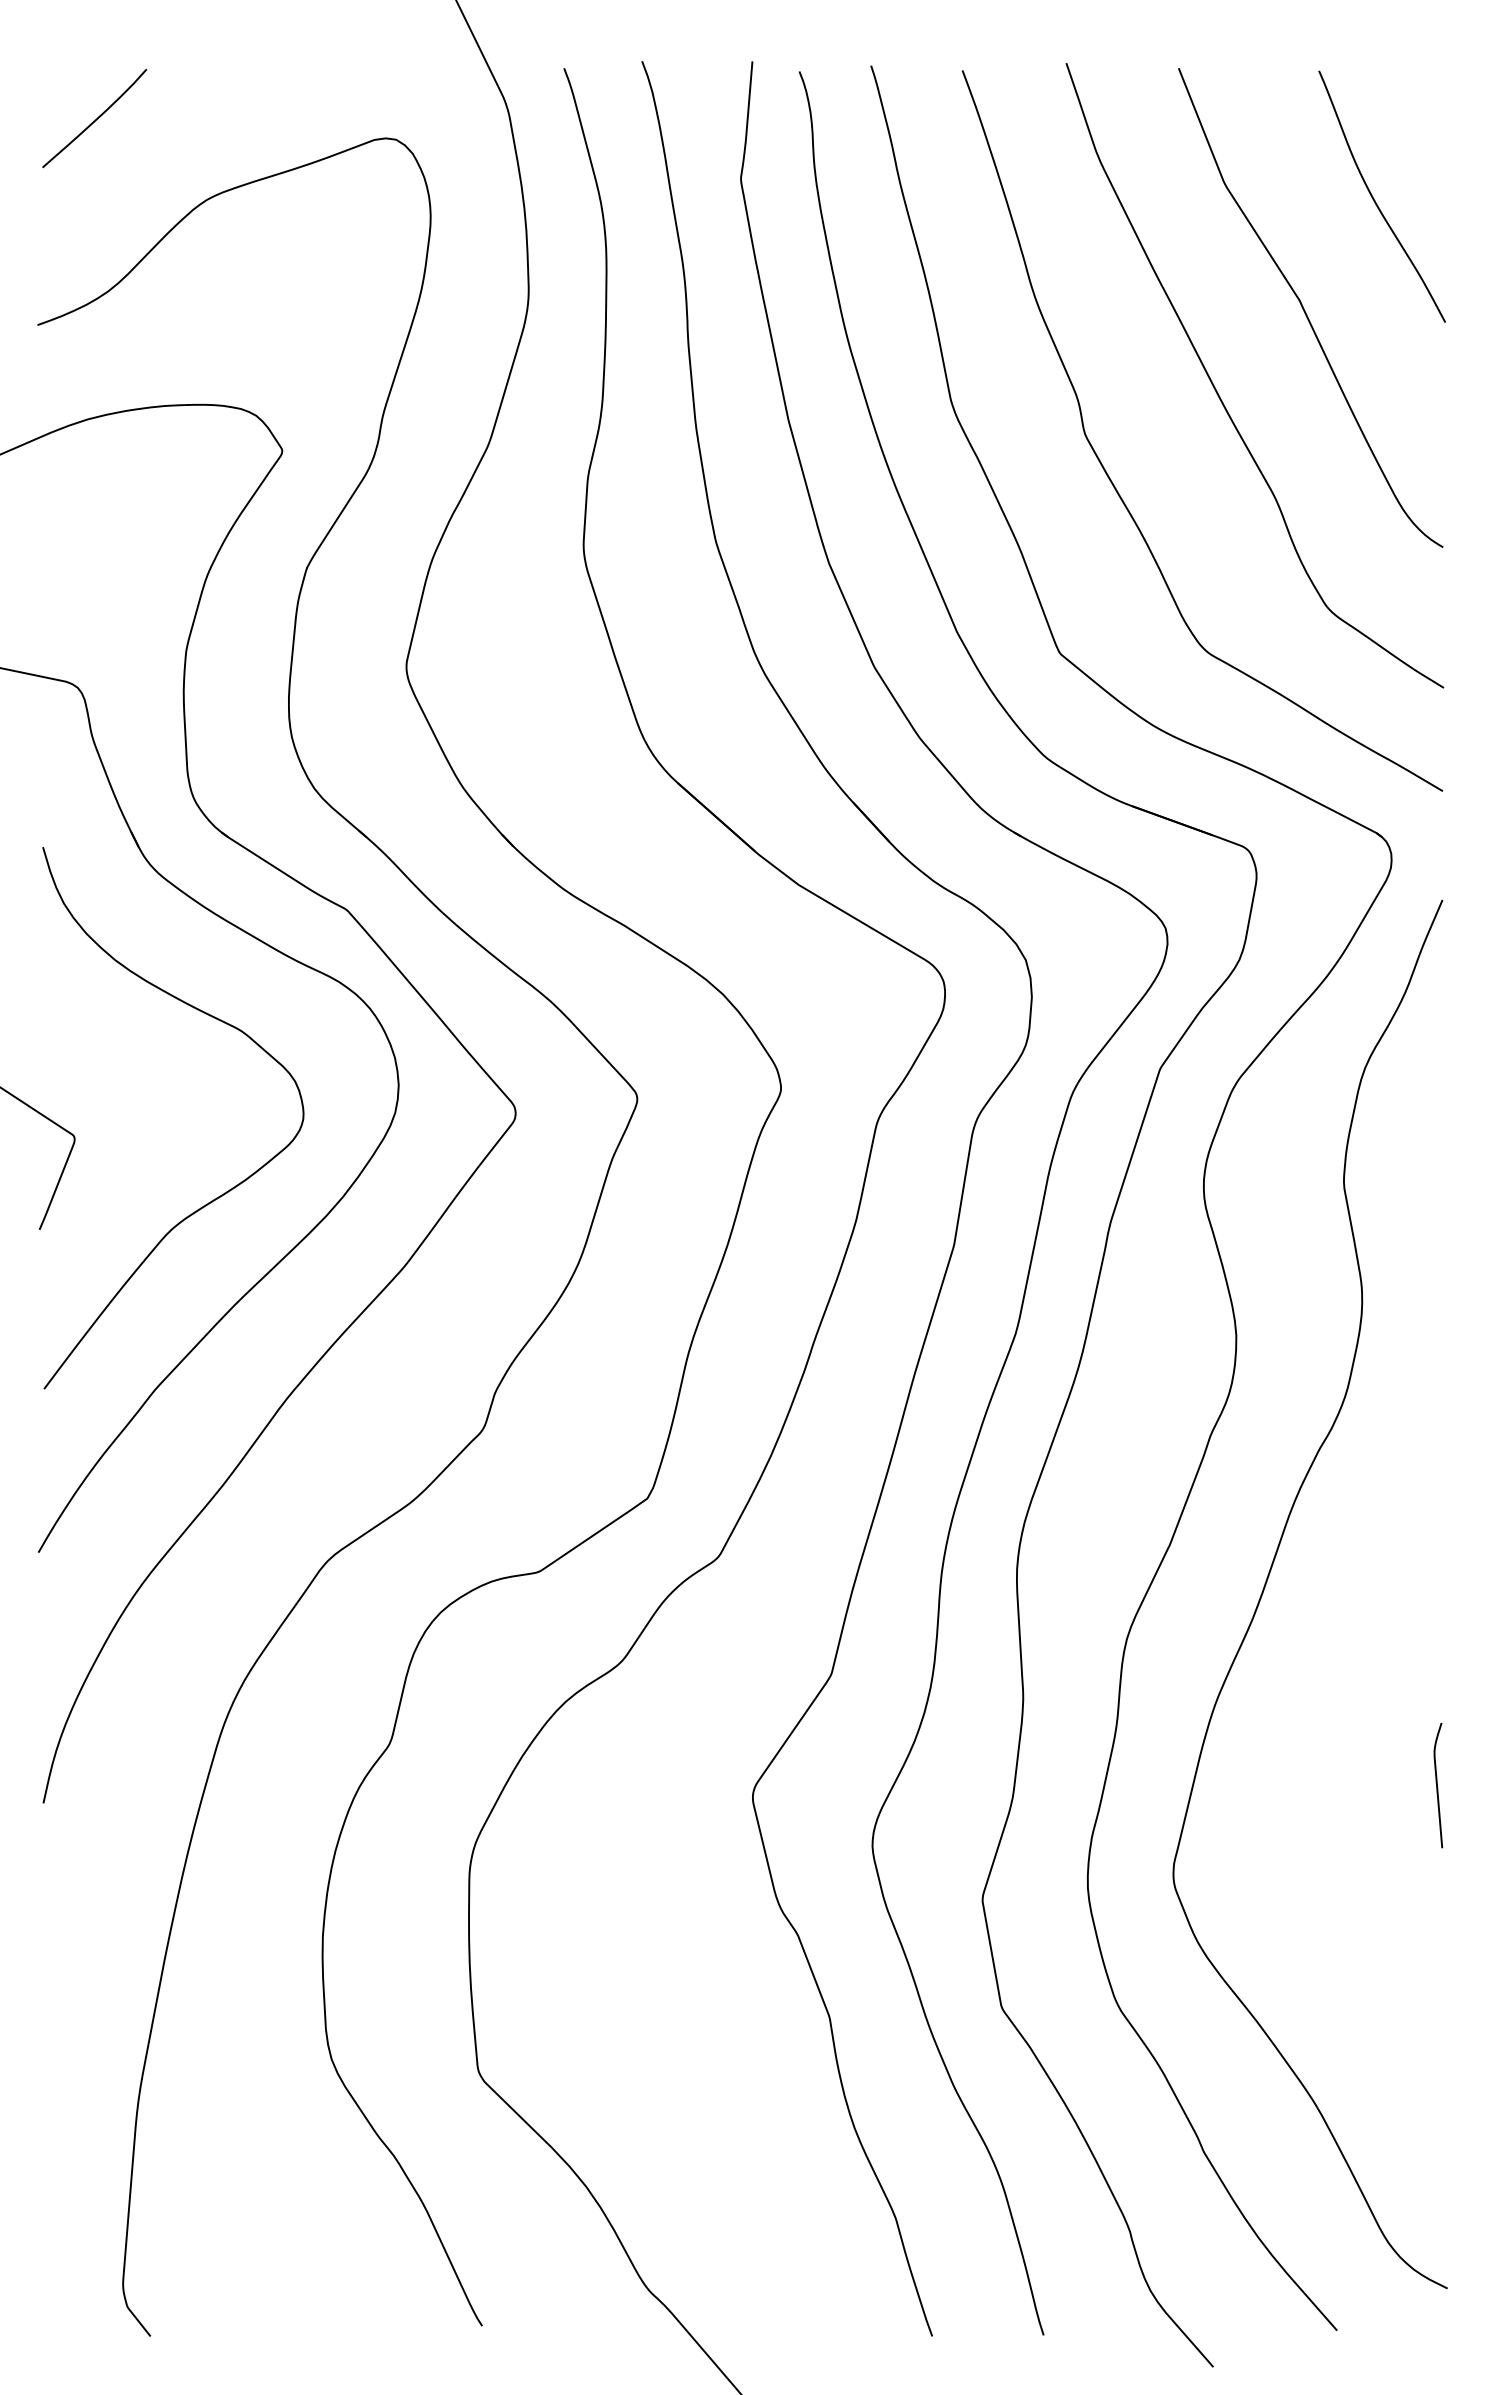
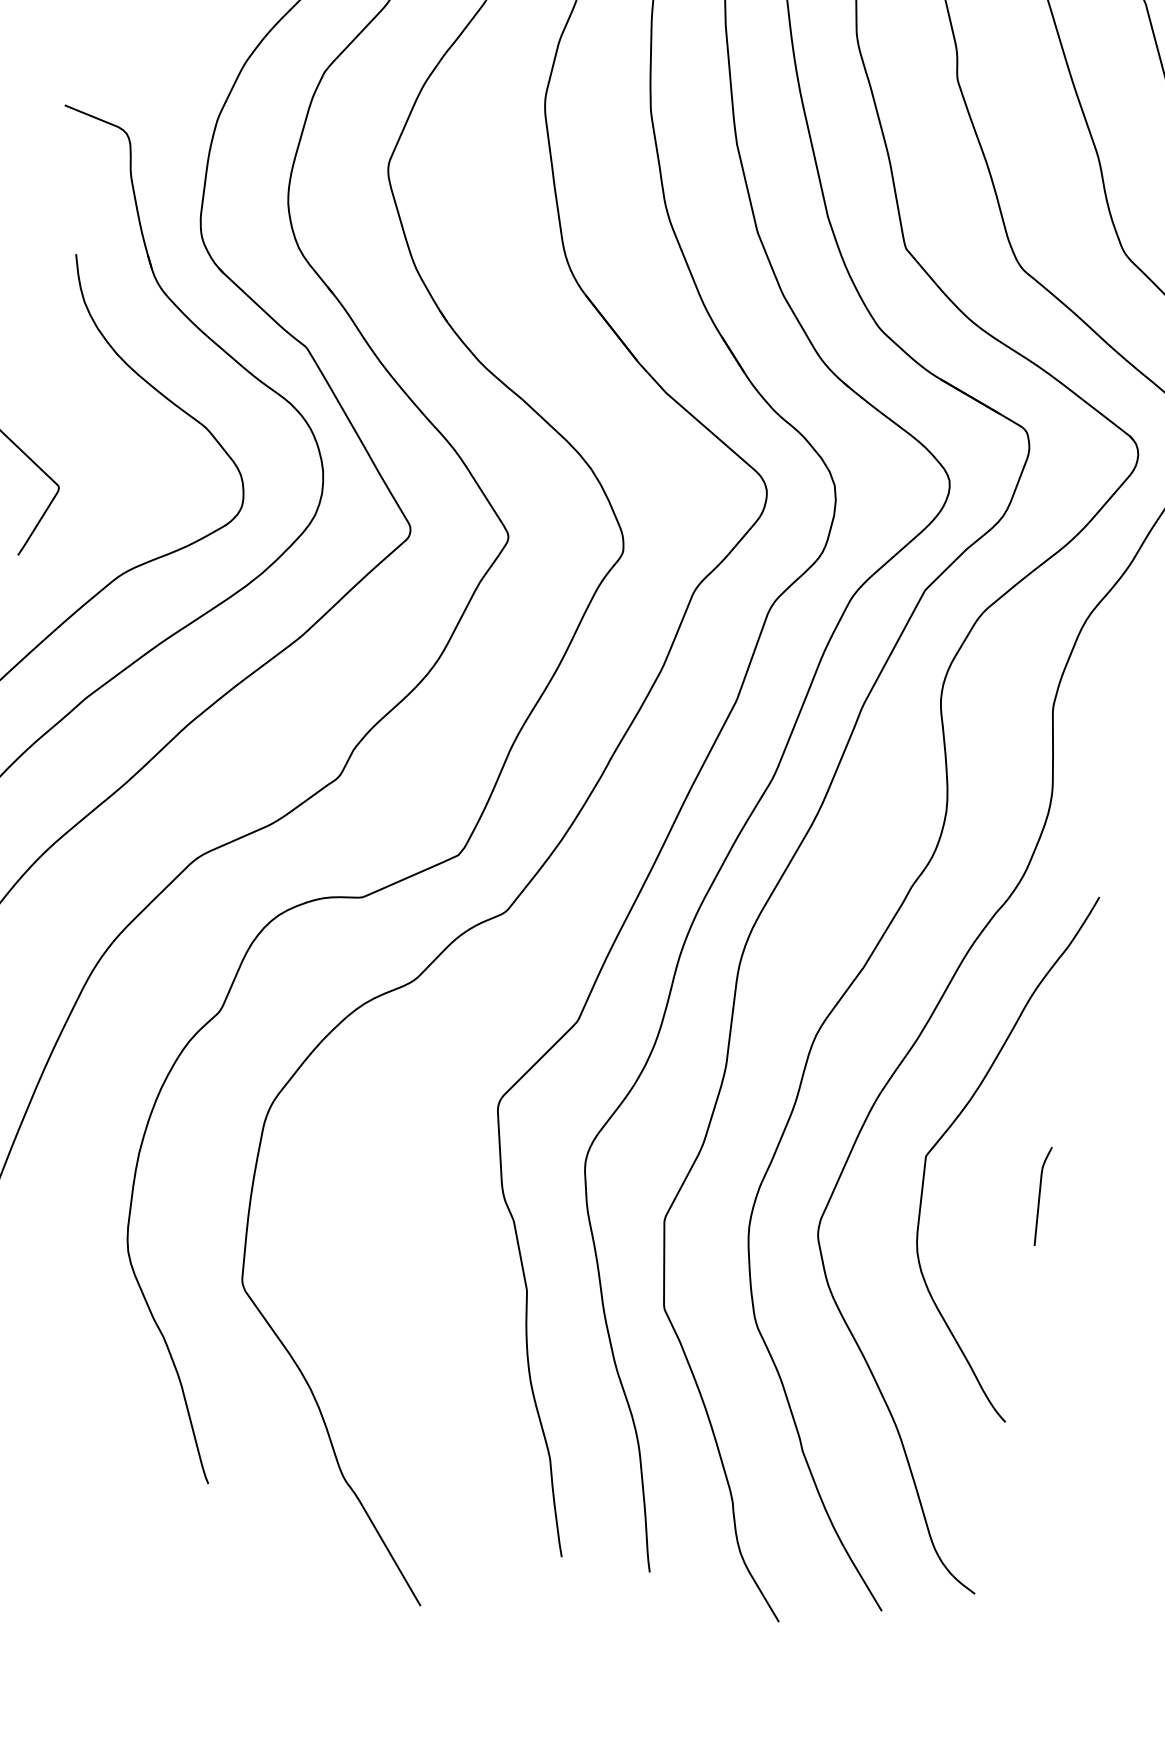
curve: (1317, 1712) -> (955, 1120), added

